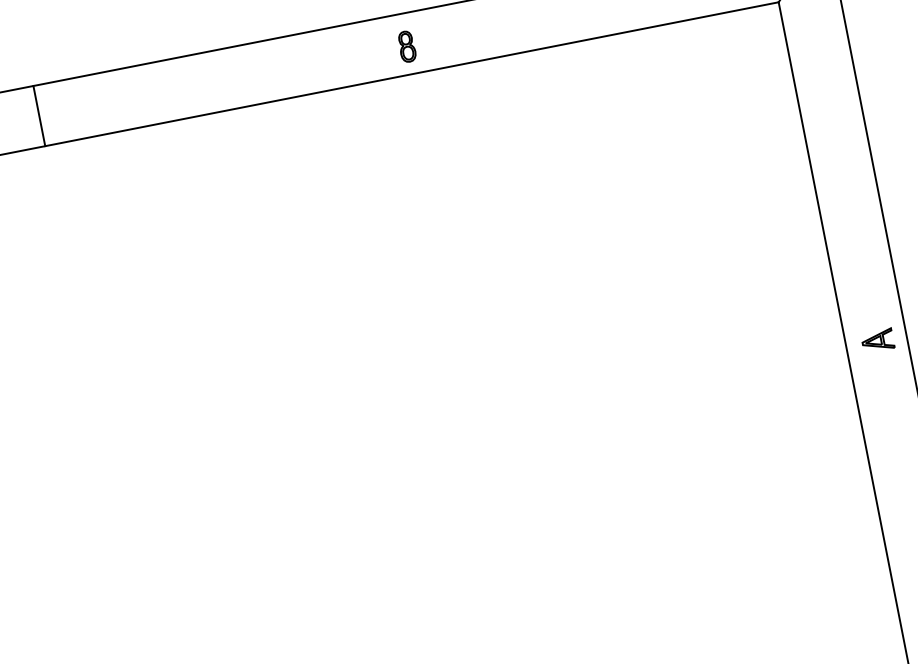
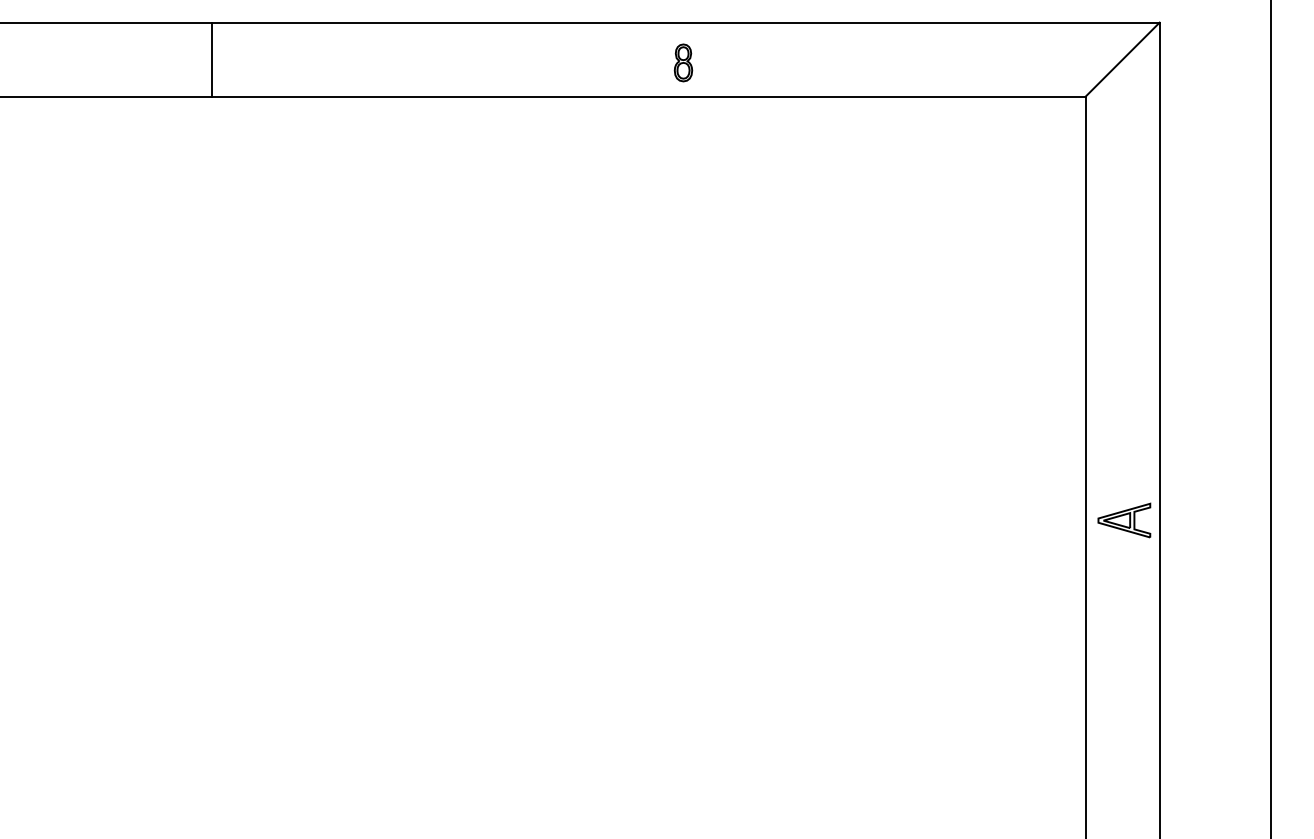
part: (407, 46) -> (683, 62), moved
line: (39, 115) -> (212, 59), moved
part: (877, 340) -> (1124, 520), size x1.4

